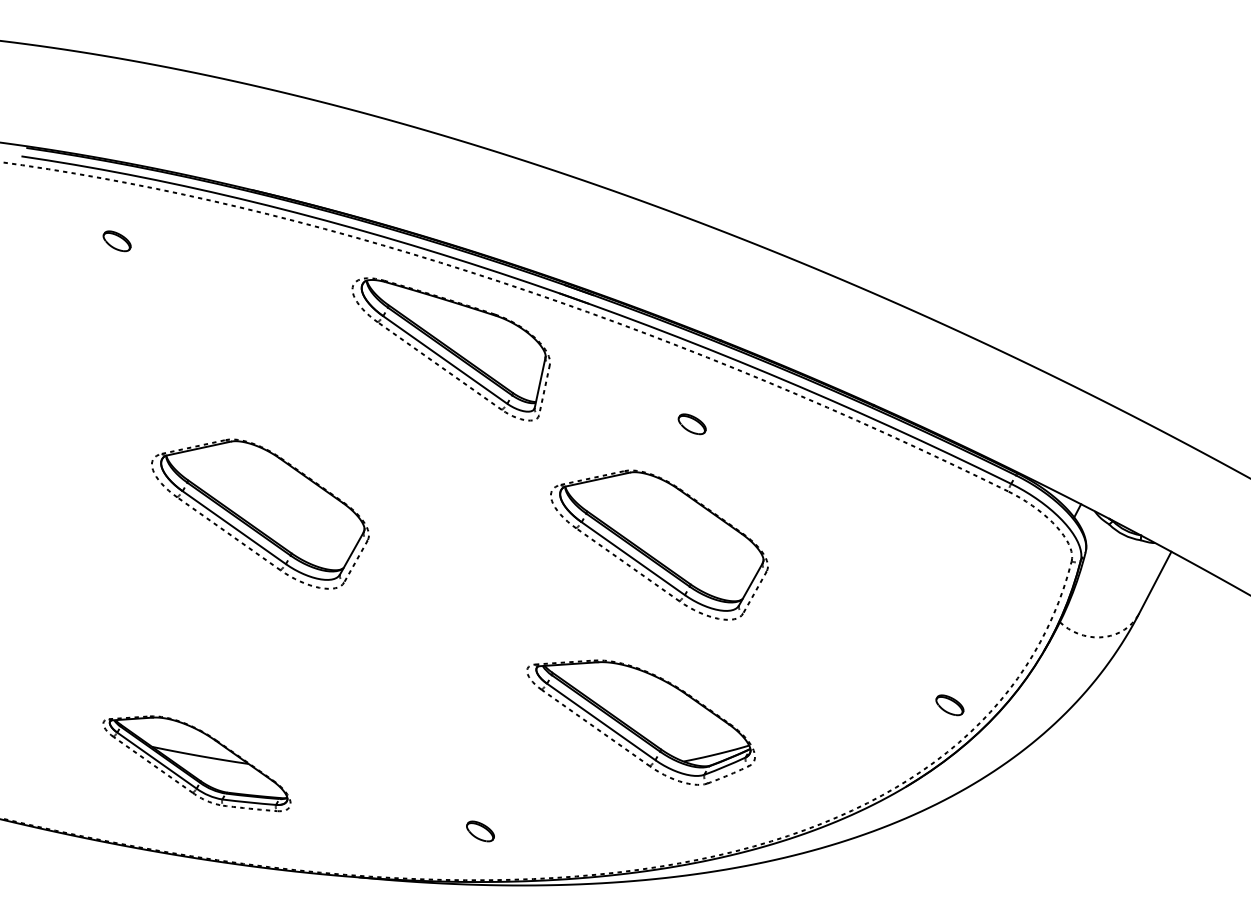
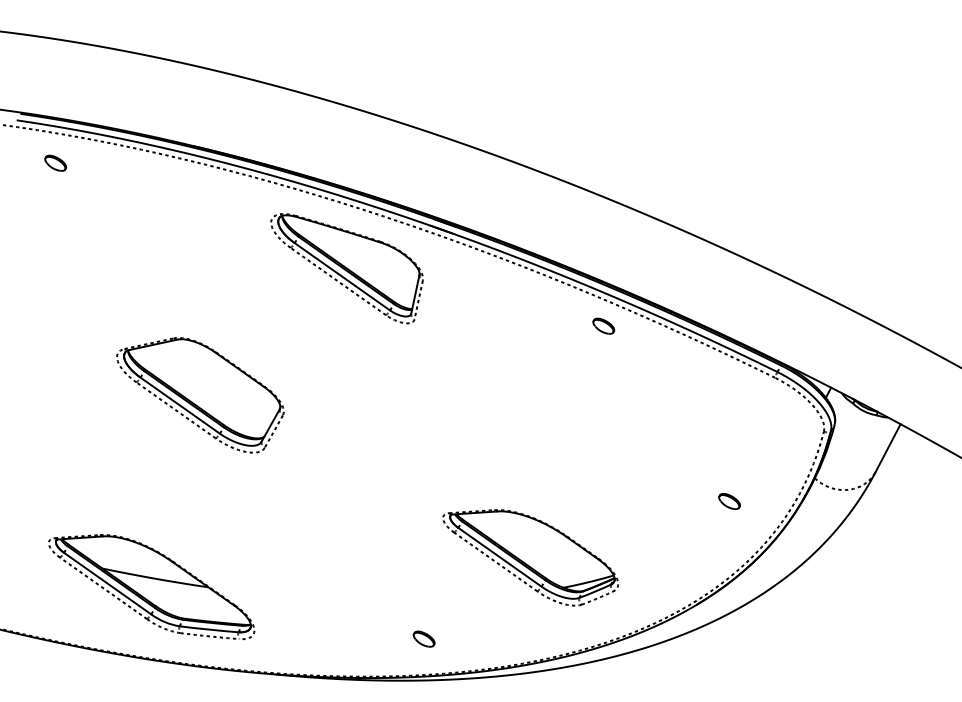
part: (116, 241) -> (55, 163), moved
part: (691, 424) -> (603, 326), moved
part: (659, 544) -> (507, 418), removed
part: (949, 705) -> (729, 501), moved
part: (640, 722) -> (530, 557), moved
part: (196, 763) -> (151, 586), size x1.43
part: (480, 831) -> (424, 639), moved

